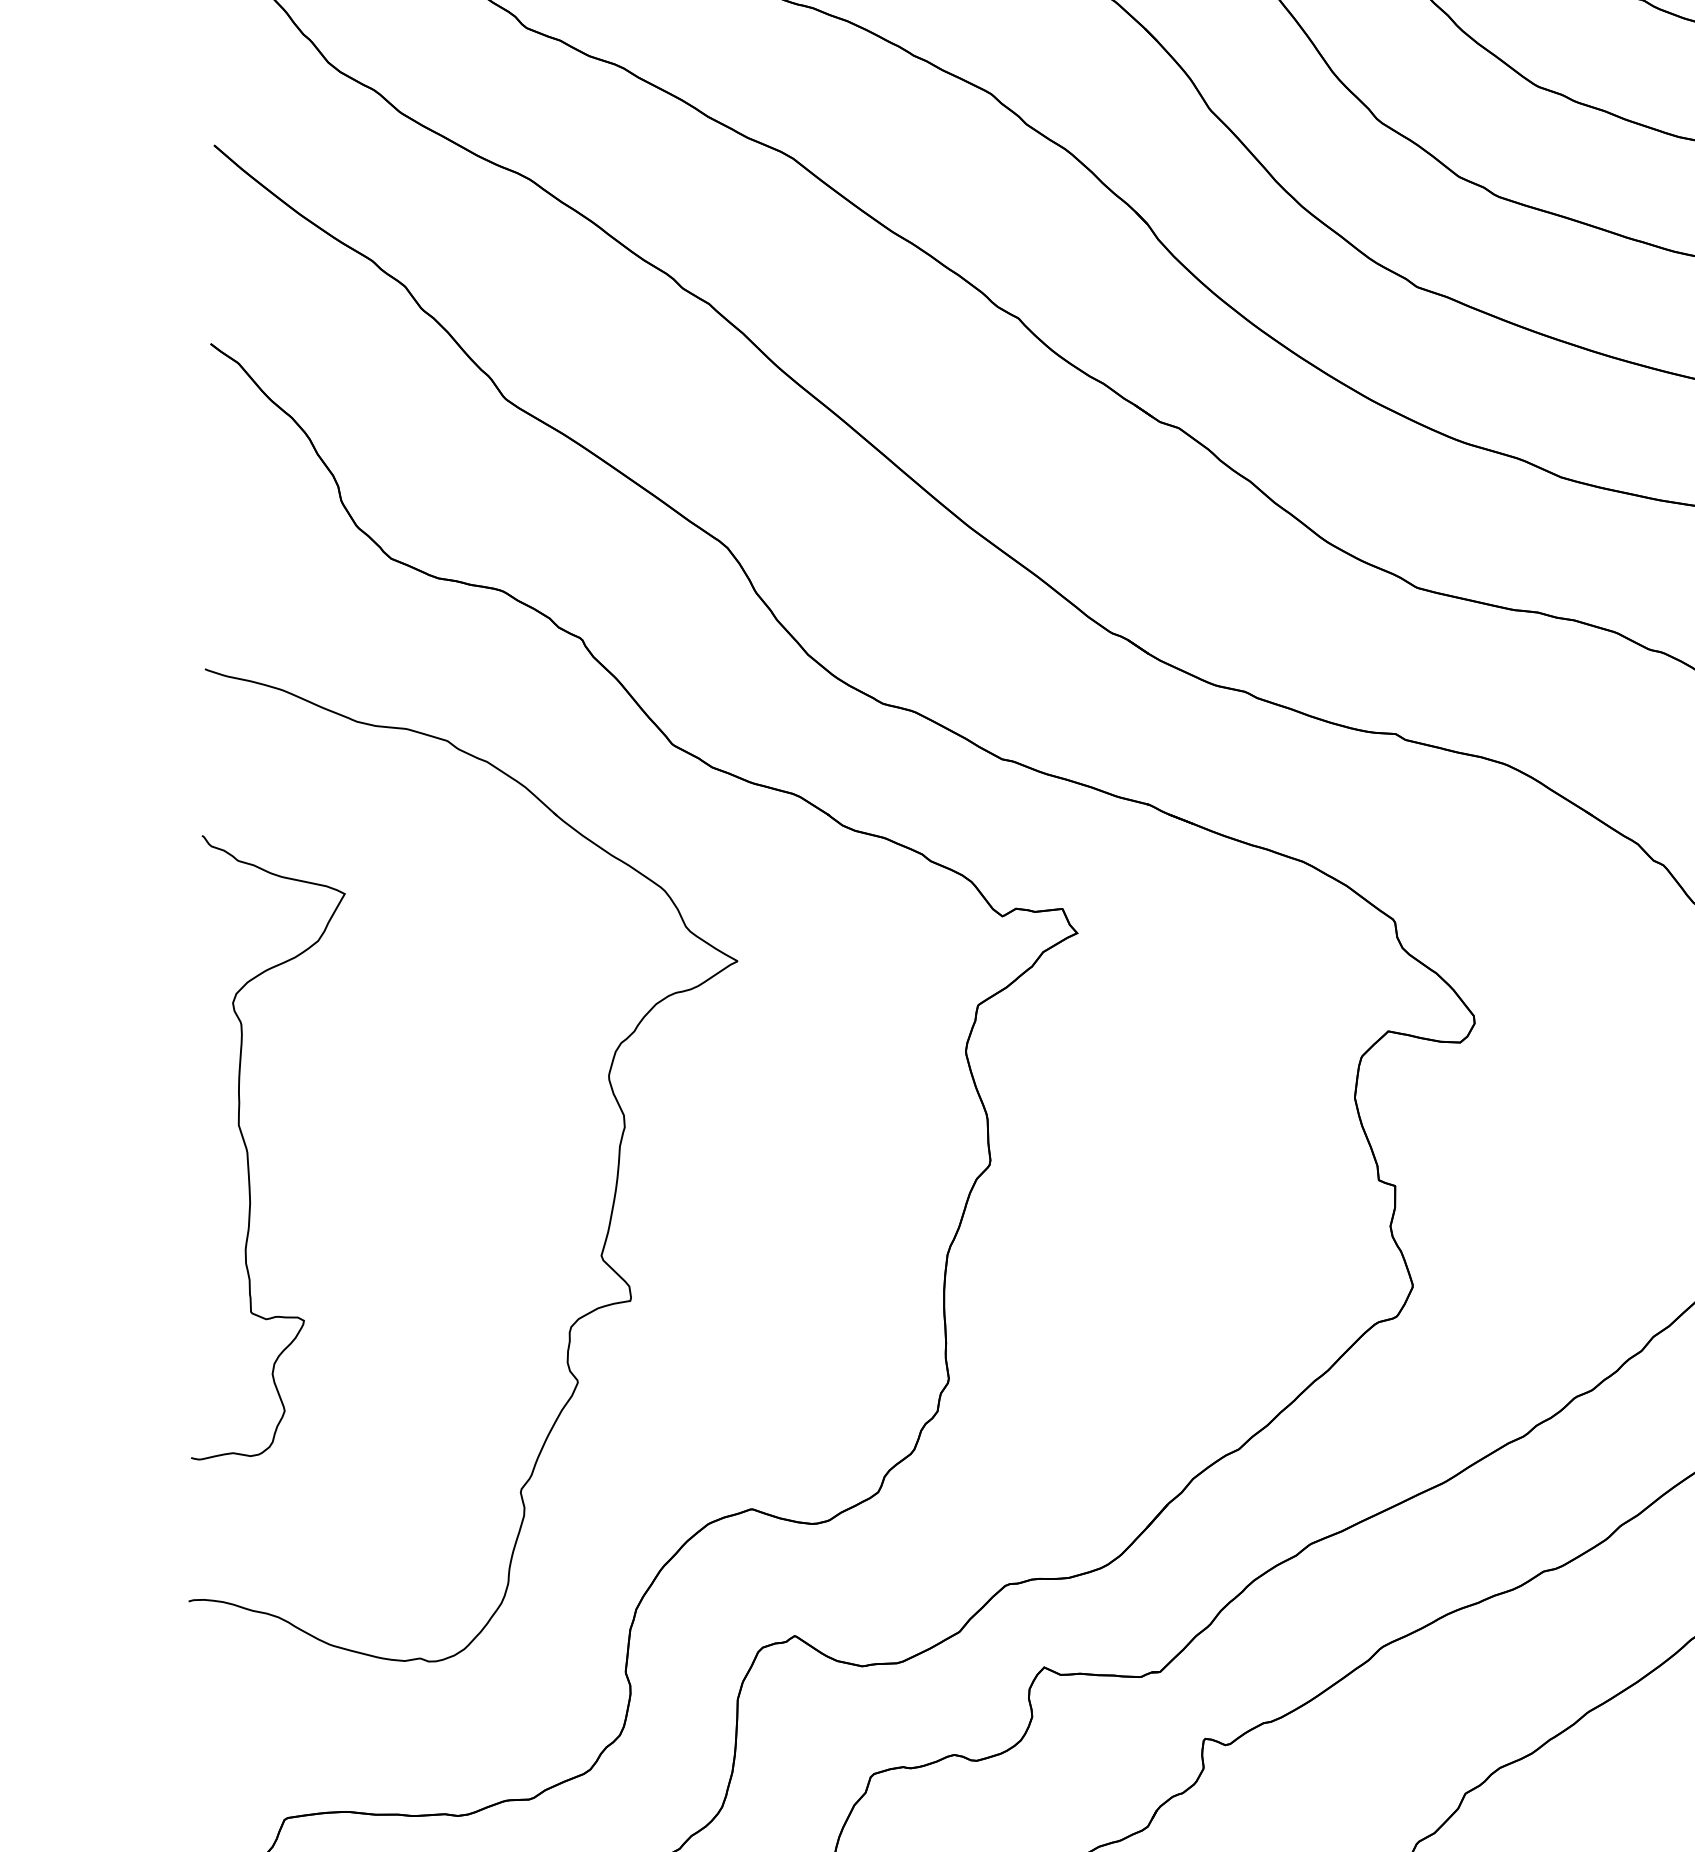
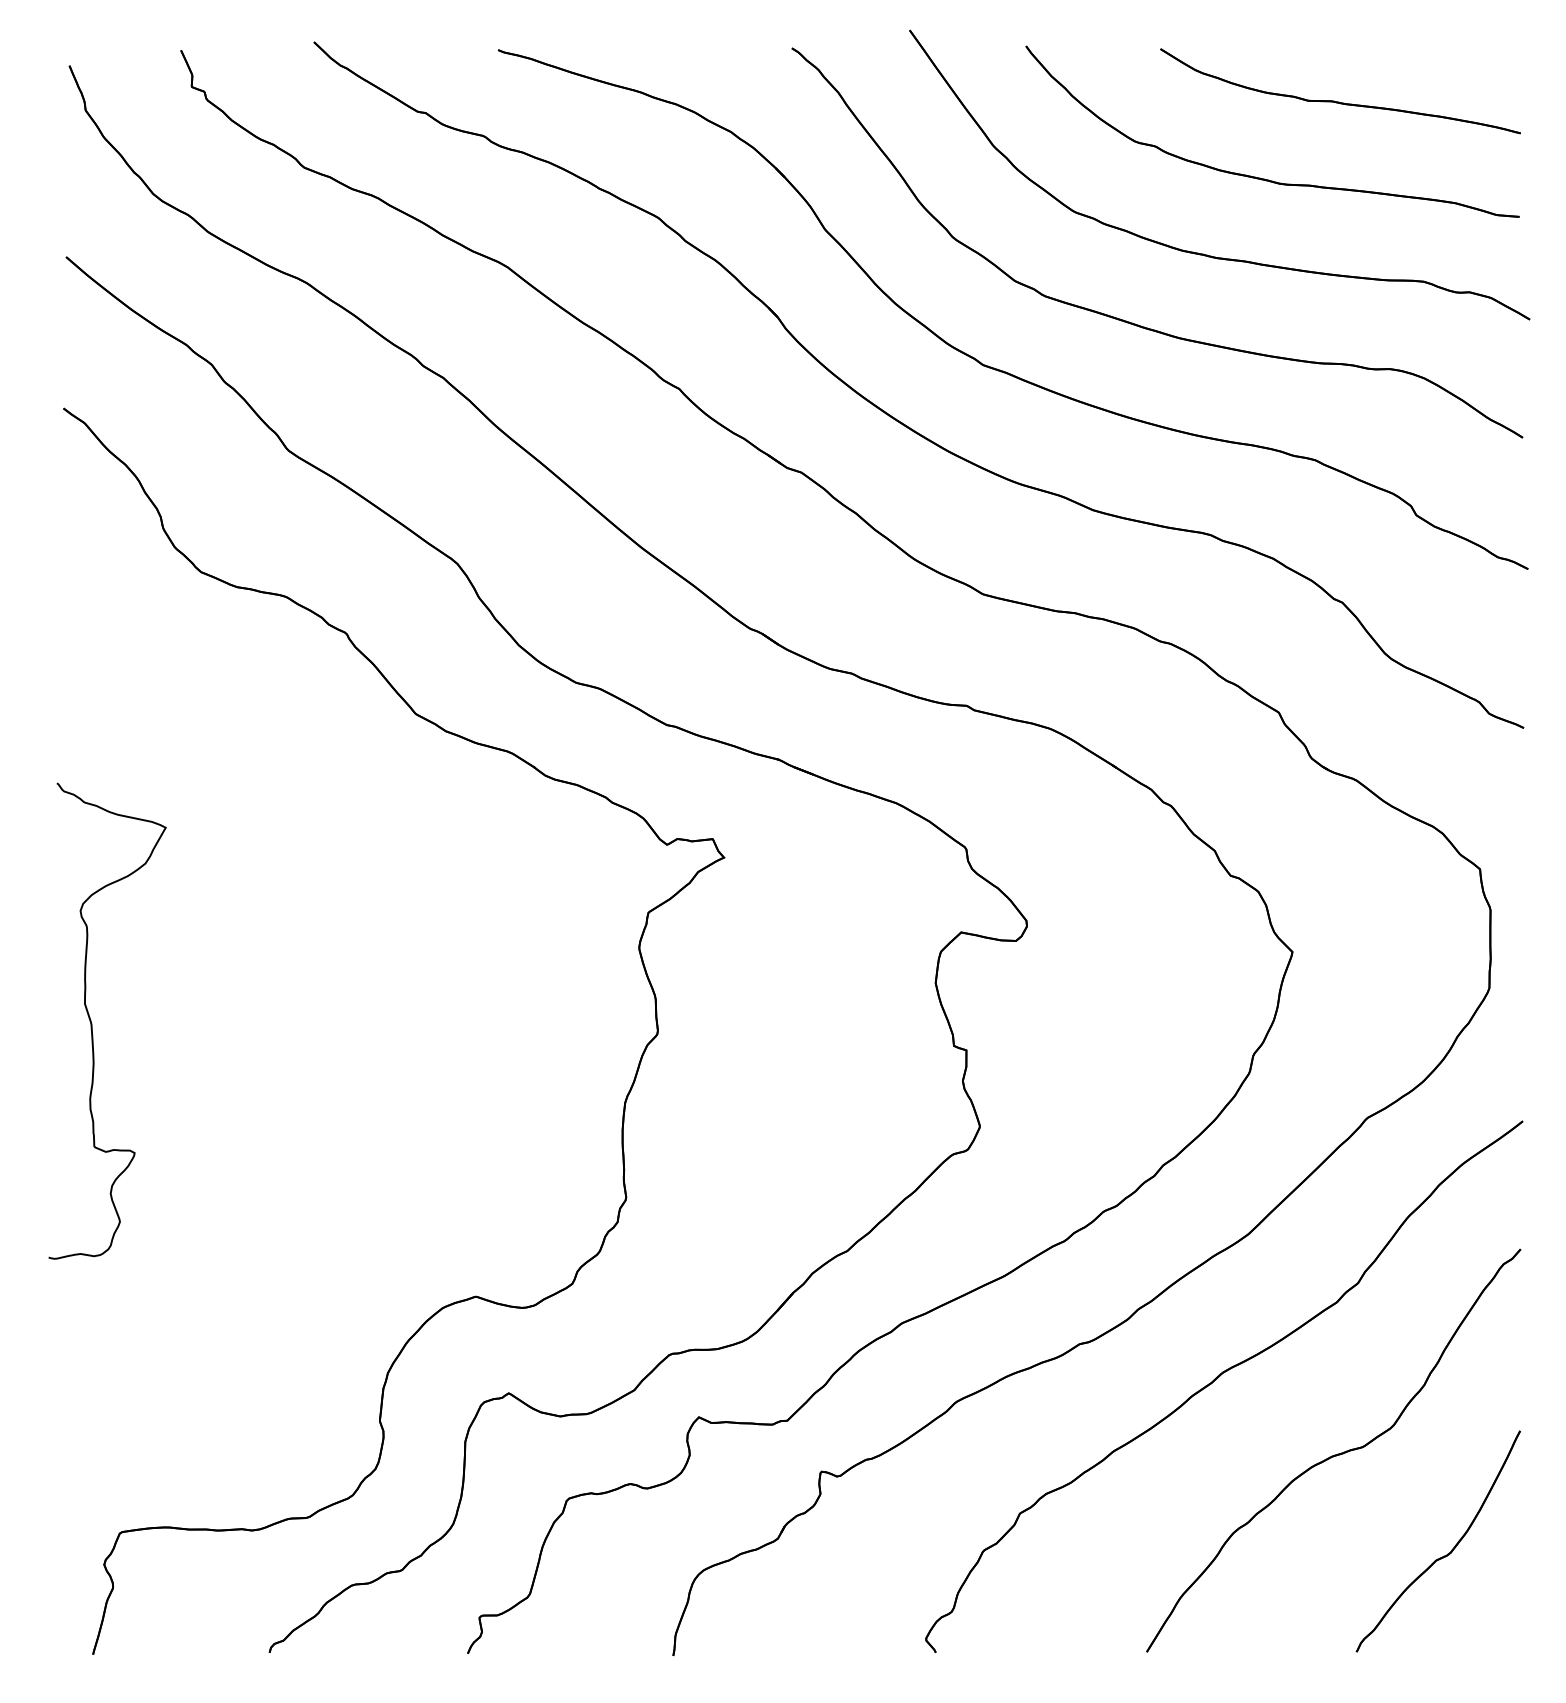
part: (614, 1186) -> (371, 1050), removed

